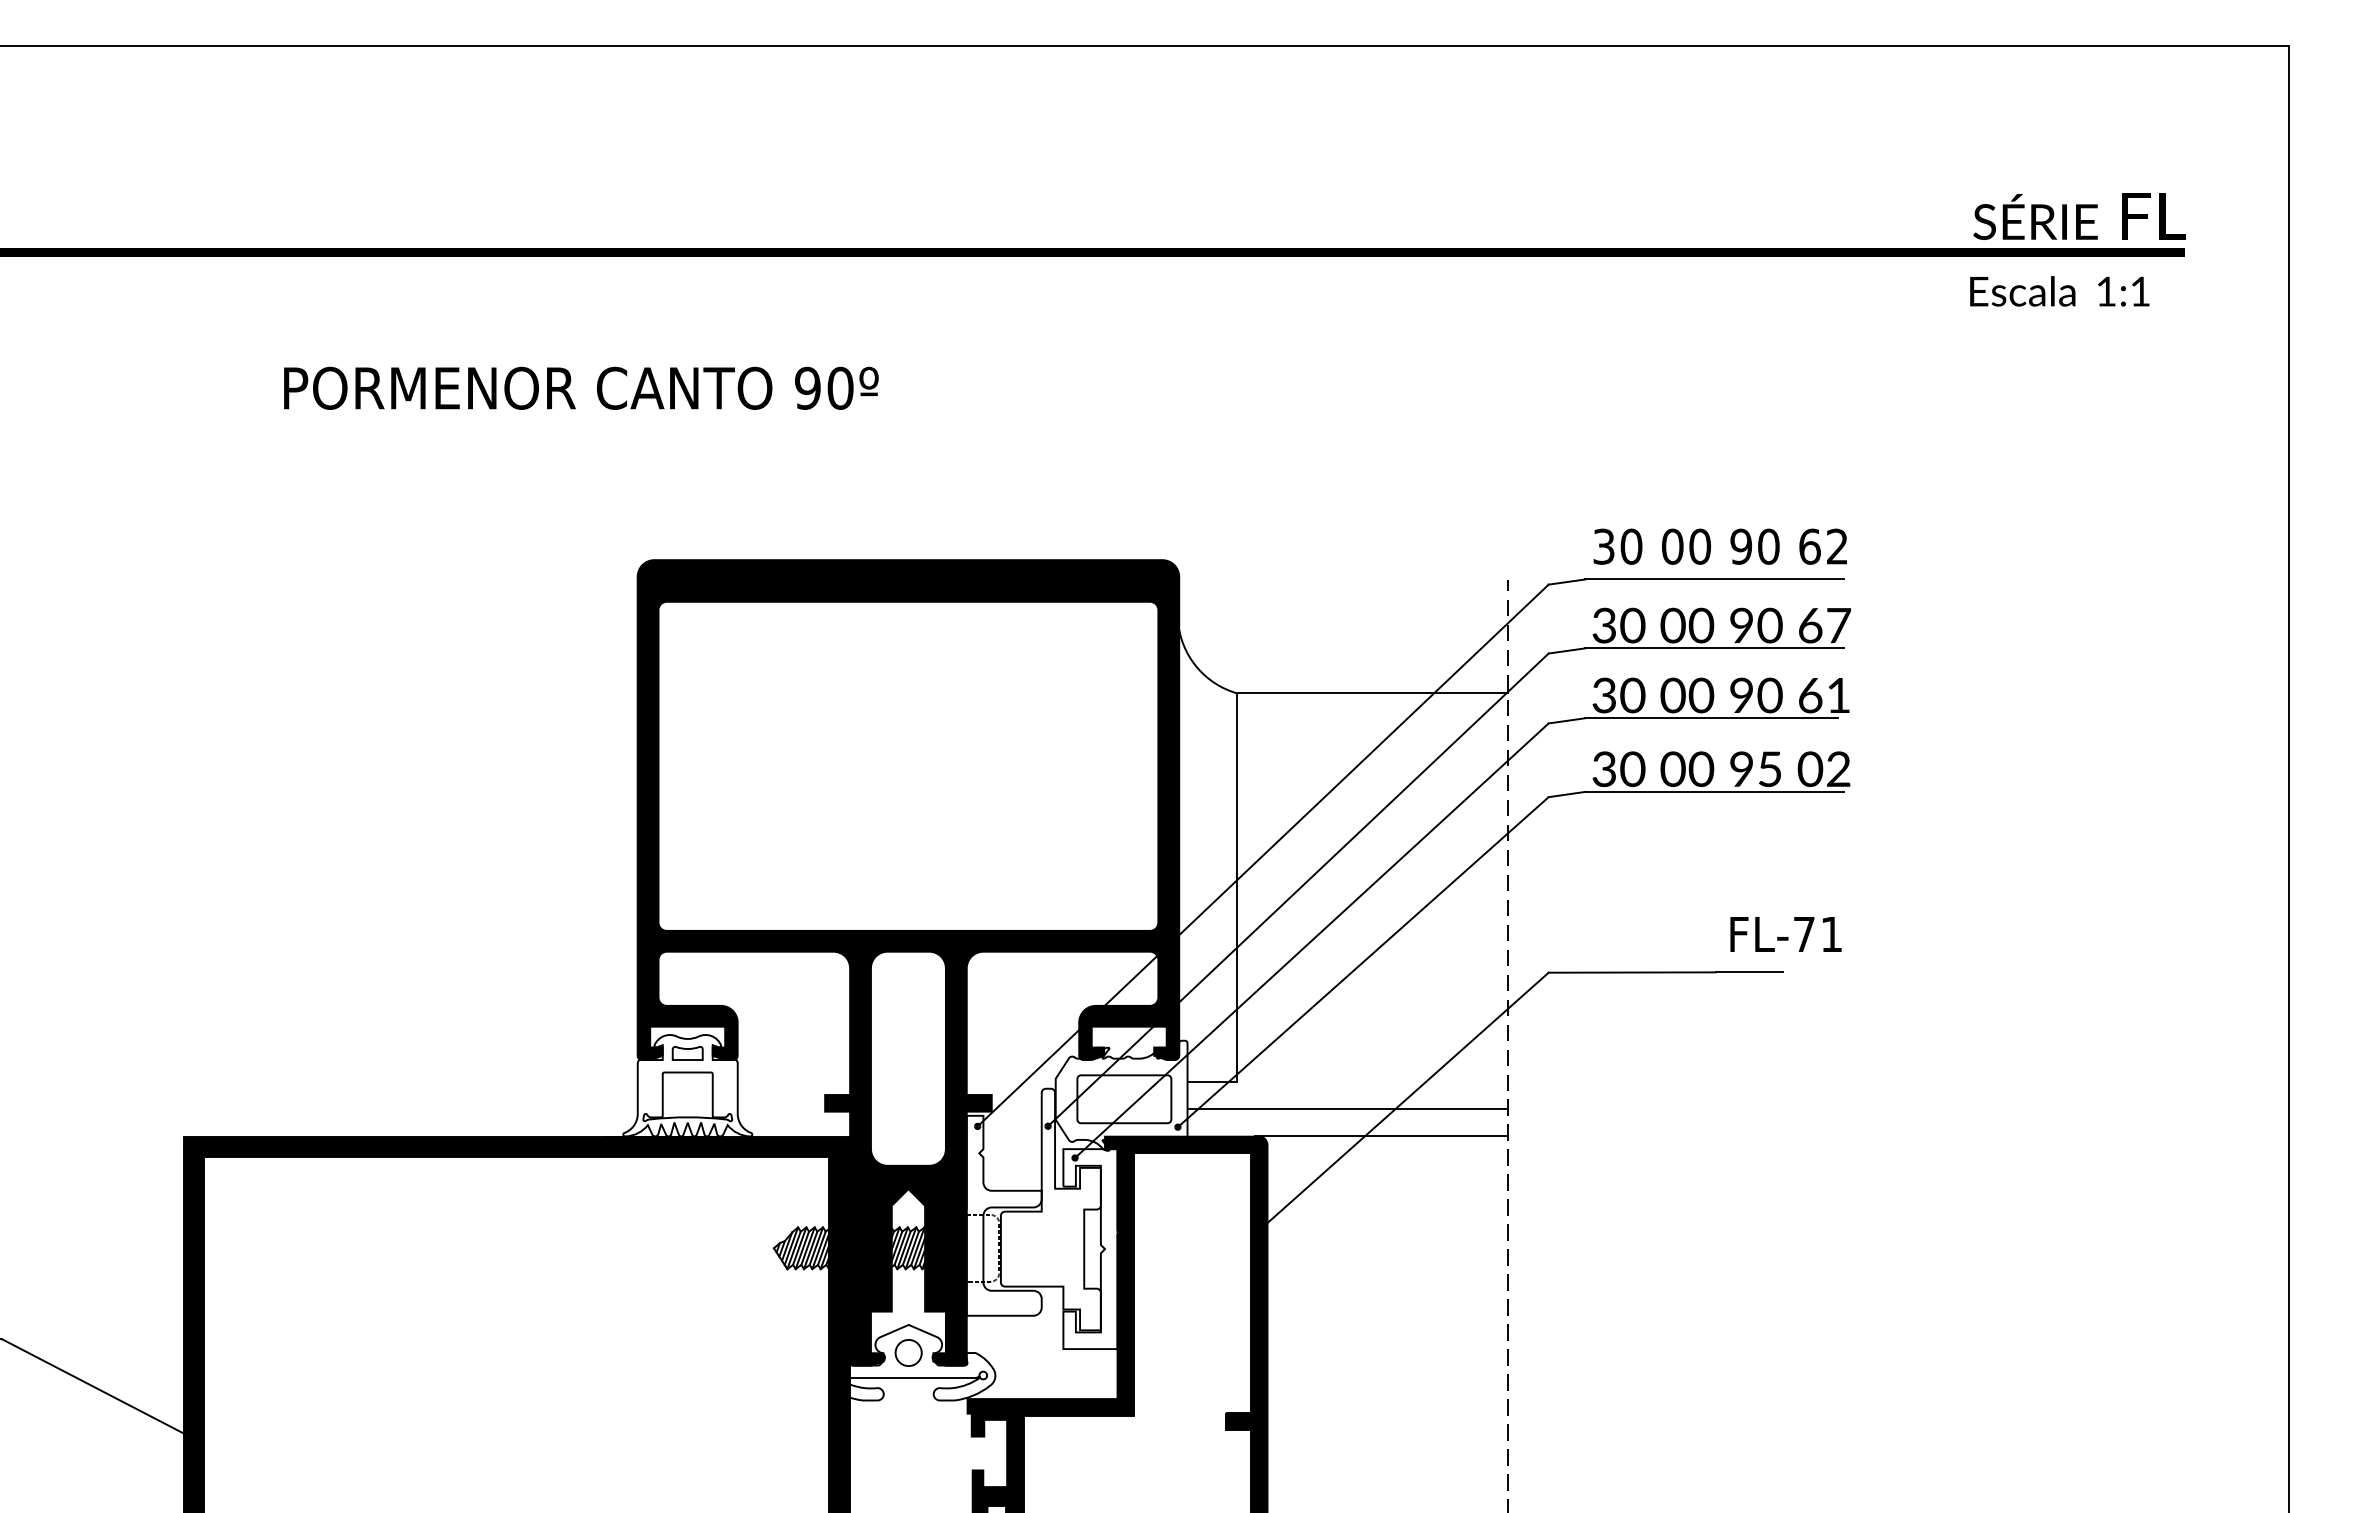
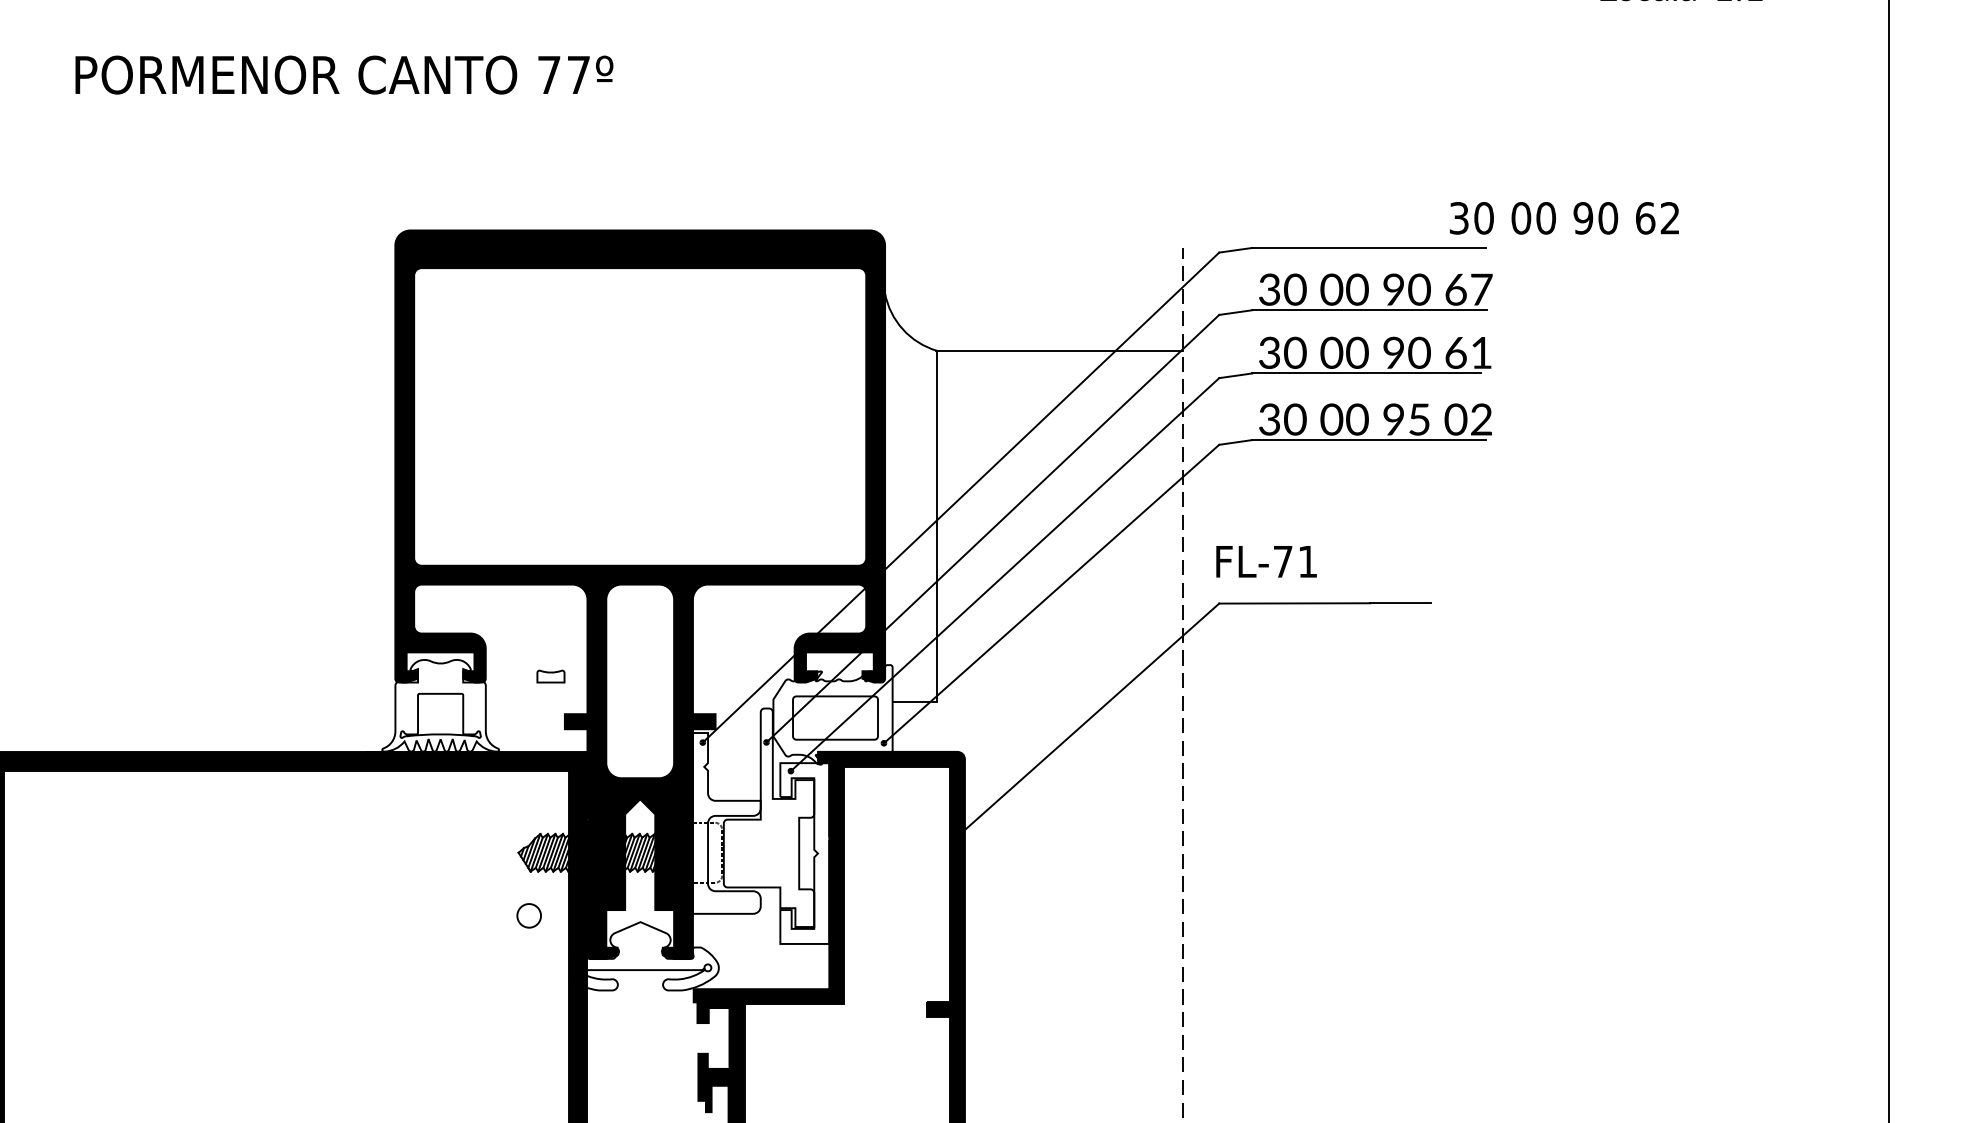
text: (824, 387) -> (564, 74), 90º -> 77º
text: (1719, 546) -> (1563, 218), moved
text: (1785, 934) -> (1266, 561), moved
part: (687, 1053) -> (550, 676), moved
line: (1347, 1108) -> (1037, 726), removed
line: (1381, 1136) -> (1068, 751), removed
circle: (908, 1352) -> (529, 915), moved

